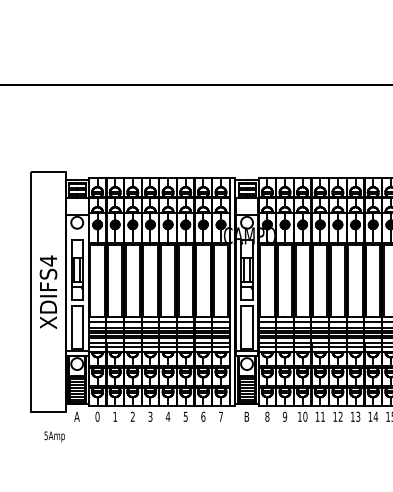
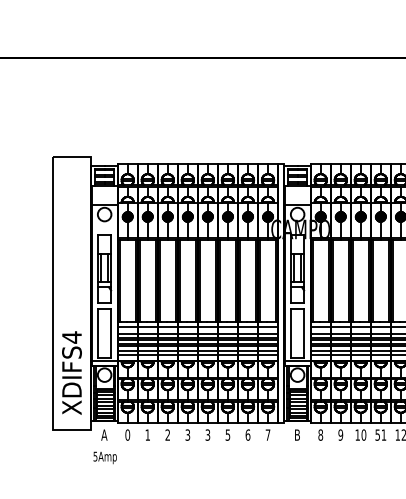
text: (48, 291) -> (71, 372), moved
text: (167, 416) -> (207, 434), 4 -> 3
text: (317, 416) -> (377, 434), 11 -> 51
text: (54, 436) -> (104, 457), moved

